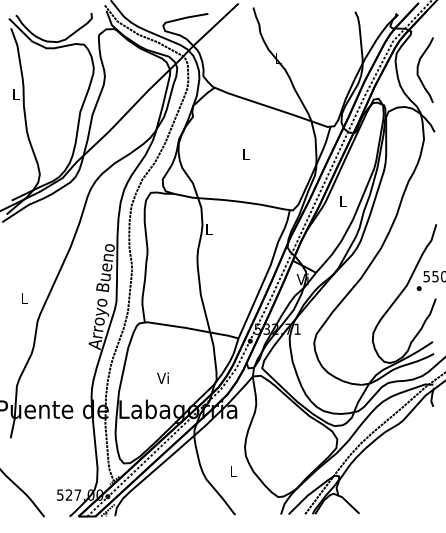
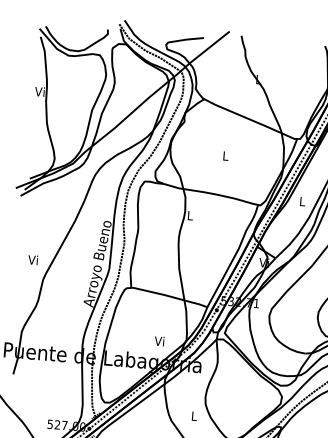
text: (15, 94) -> (39, 91), L -> Vi
text: (23, 298) -> (33, 260), L -> Vi
text: (162, 377) -> (159, 340), moved

